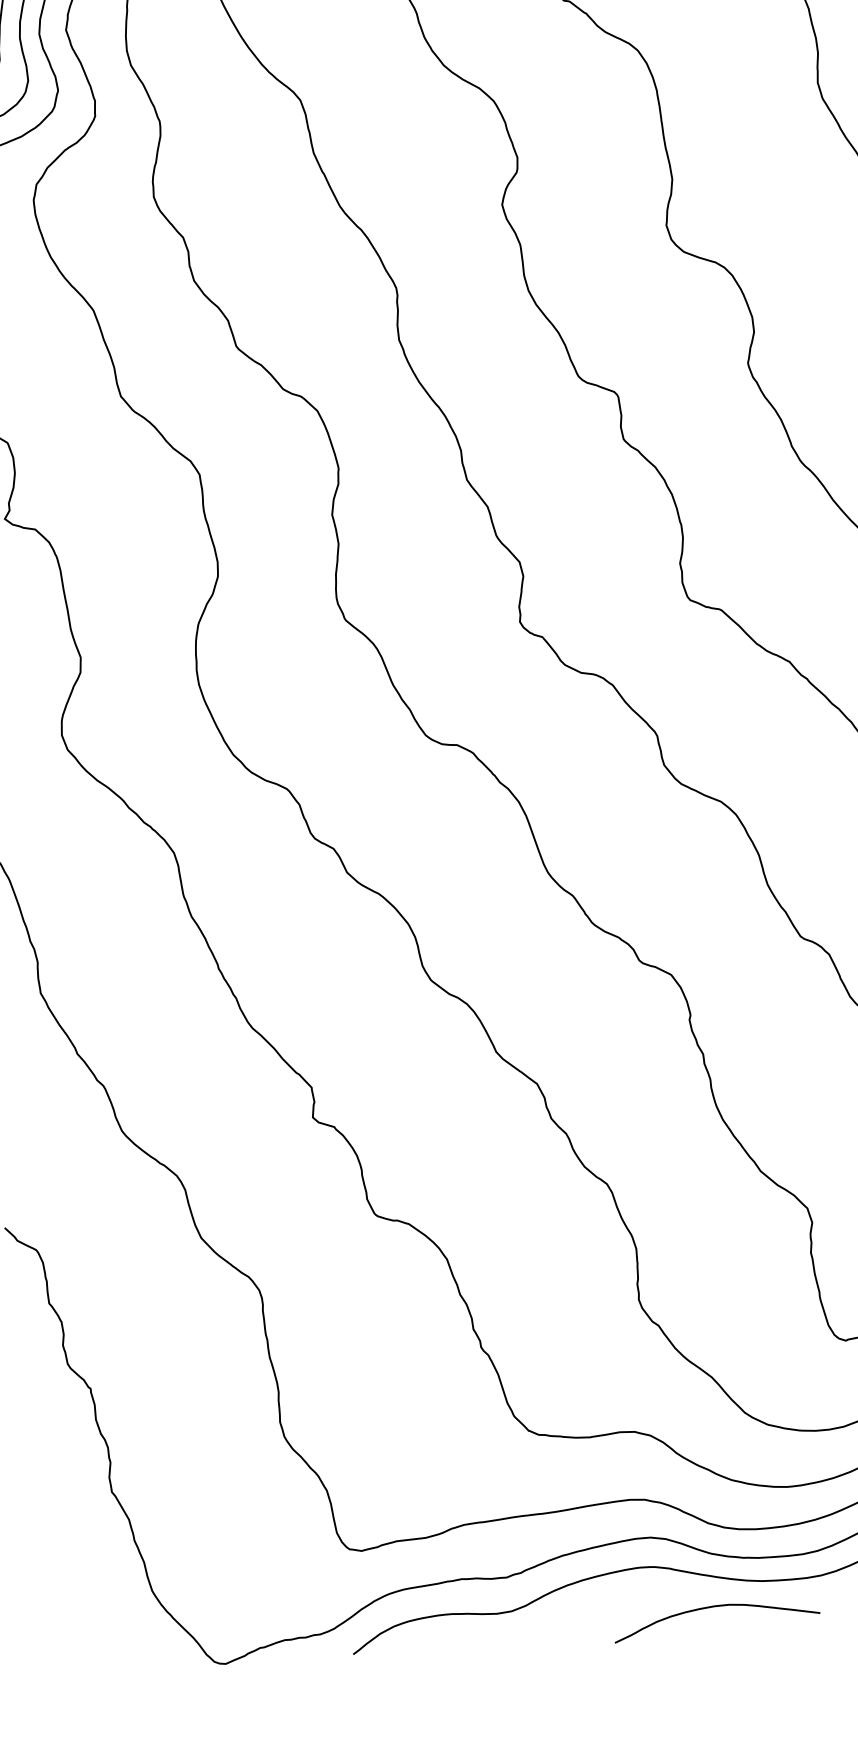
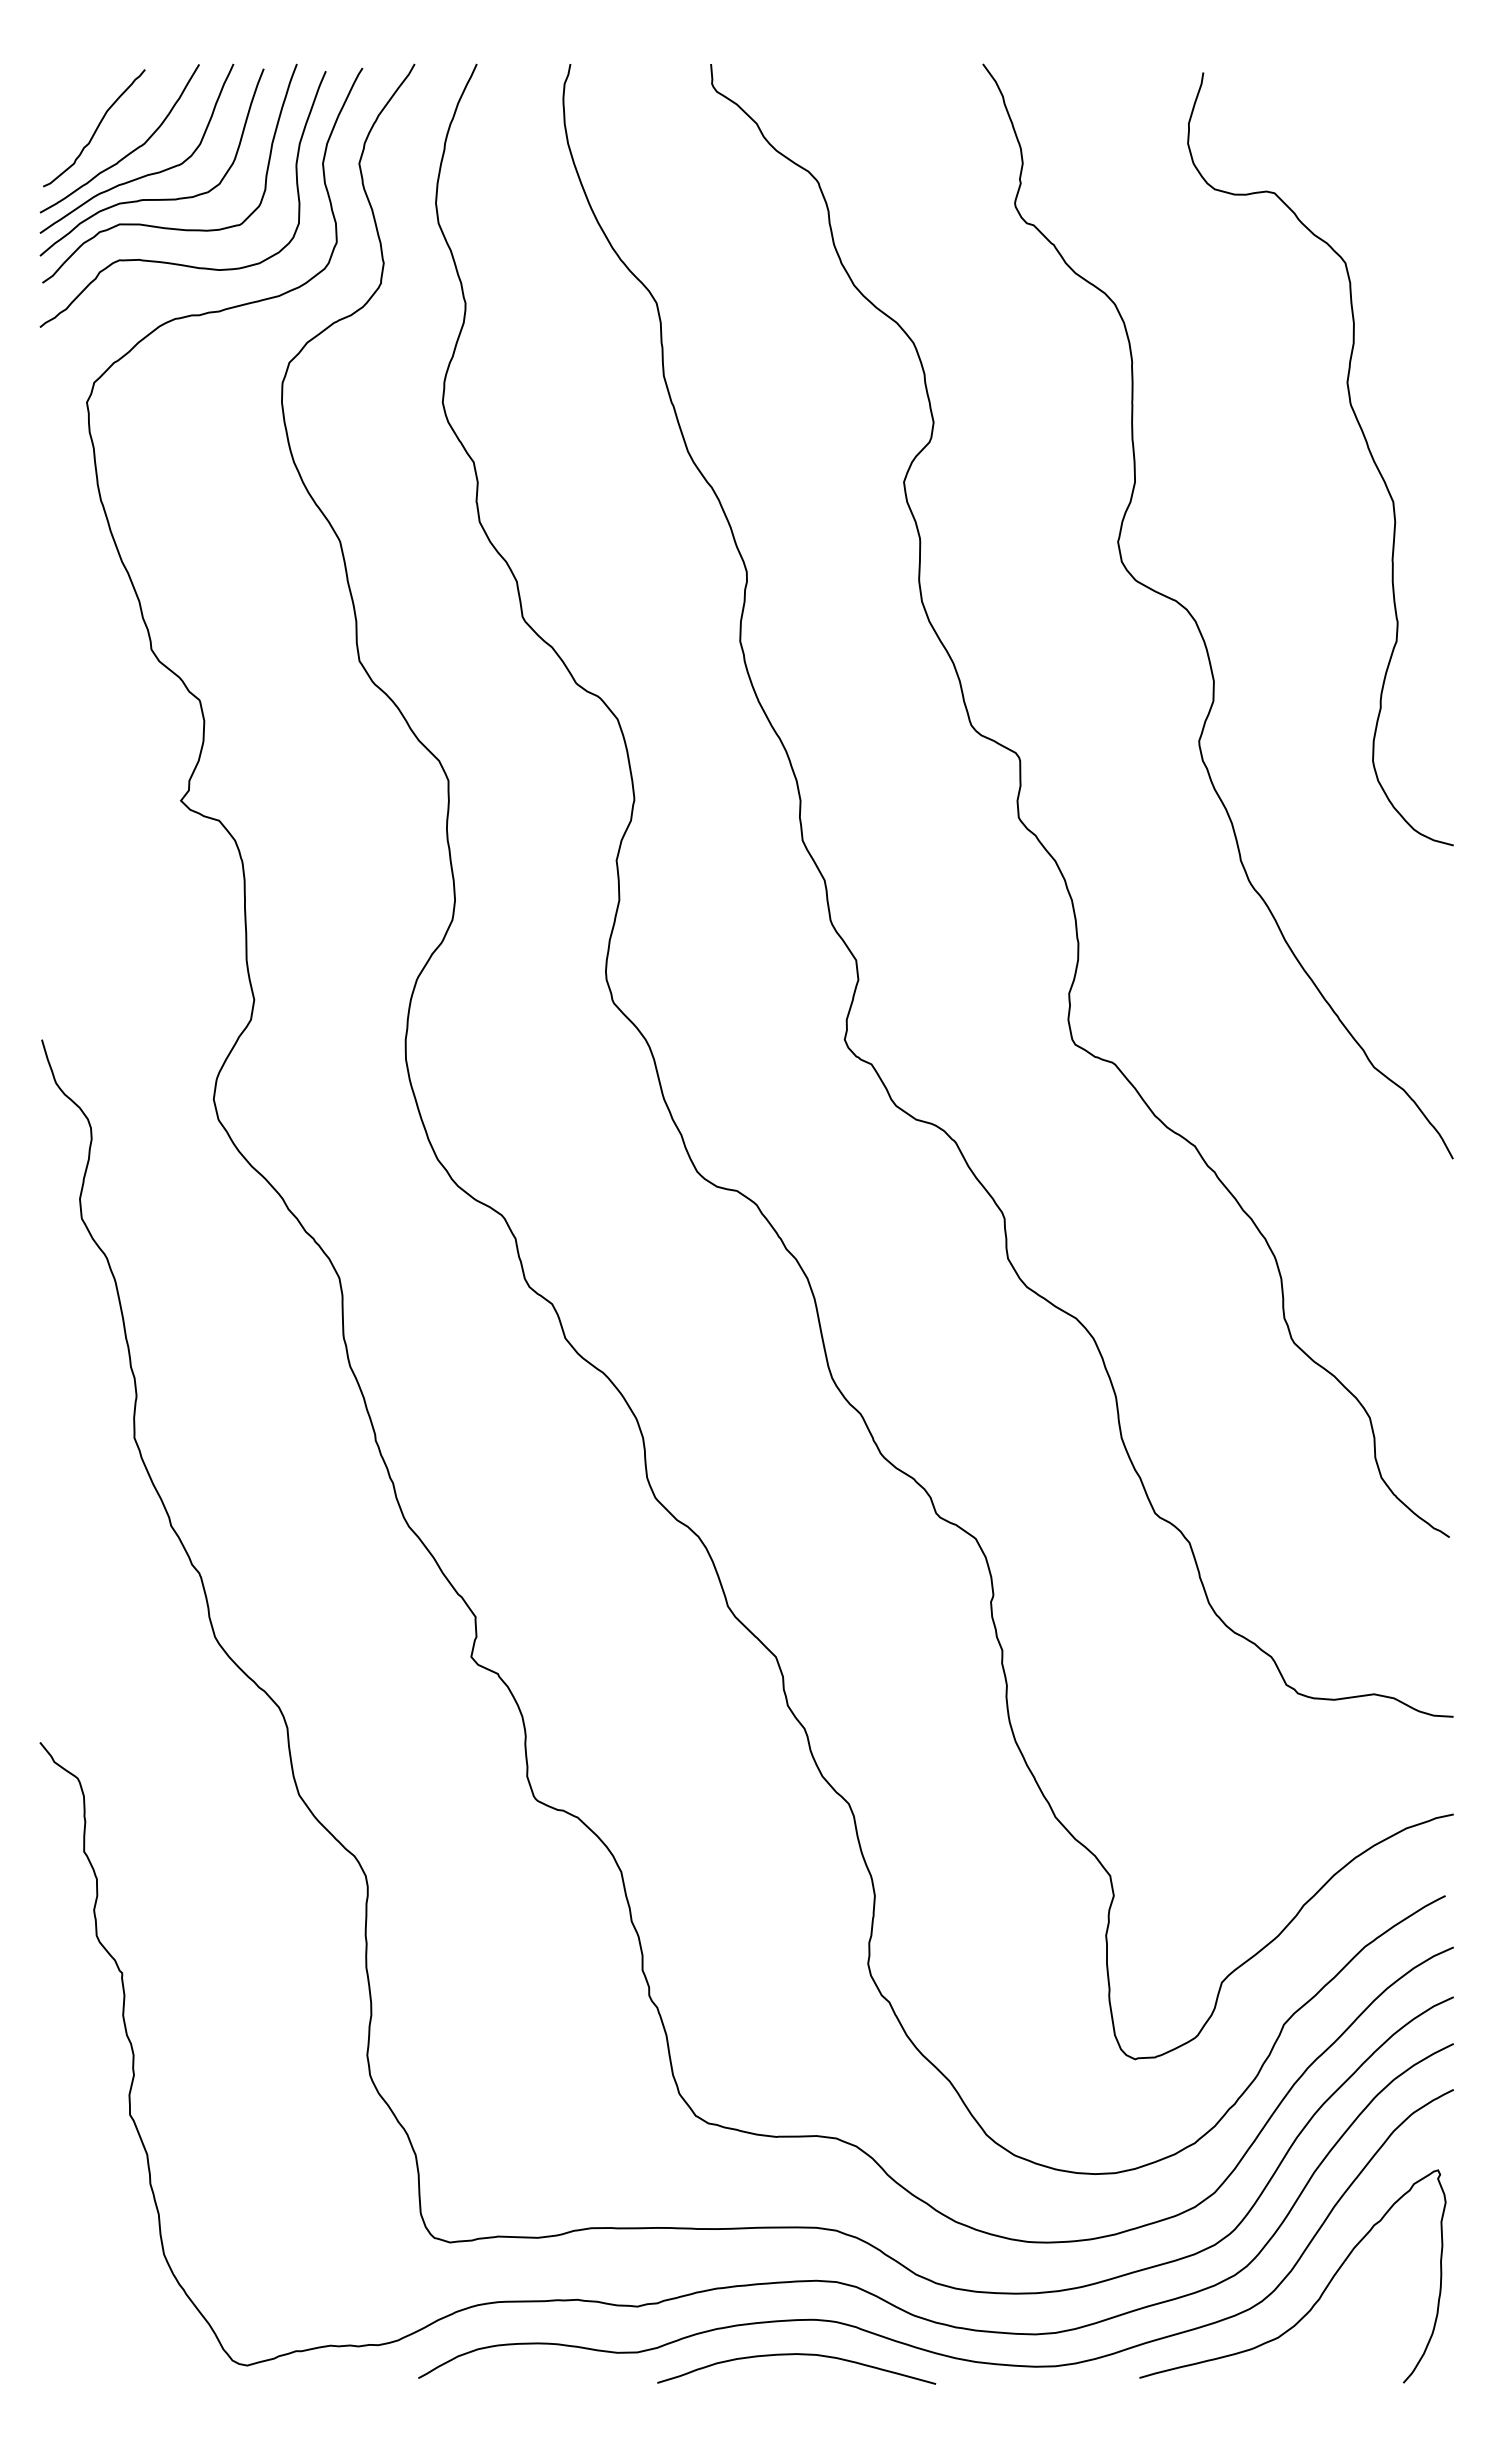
curve: (712, 1607) -> (793, 2355), moved

